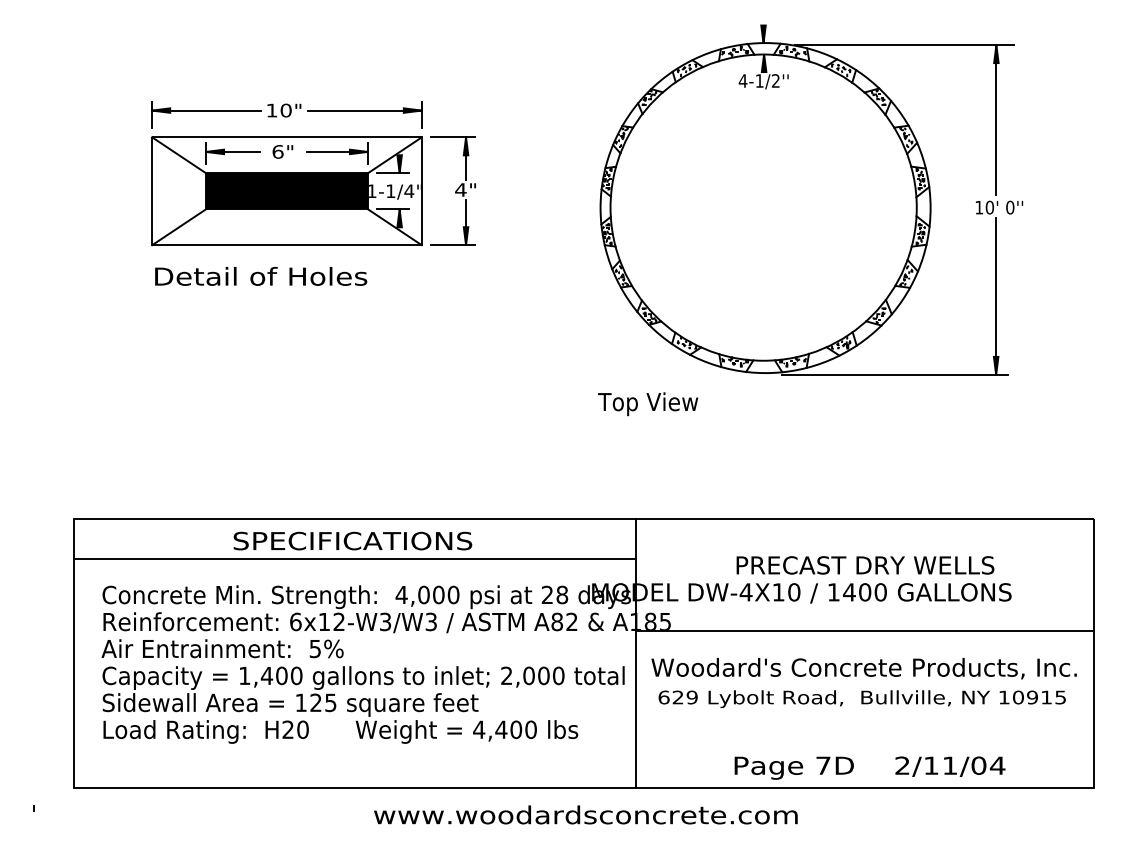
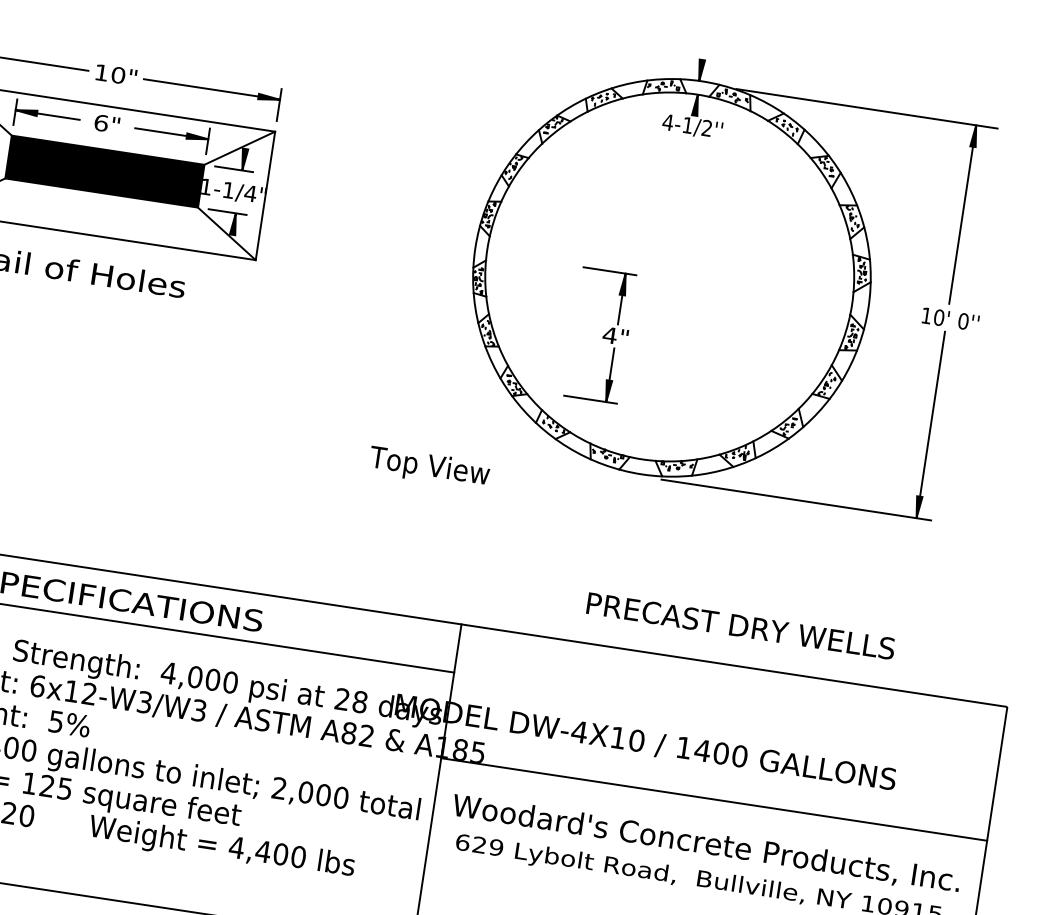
part: (452, 190) -> (599, 334), moved
text: (648, 404) -> (429, 468), moved
text: (865, 565) -> (740, 626), moved

